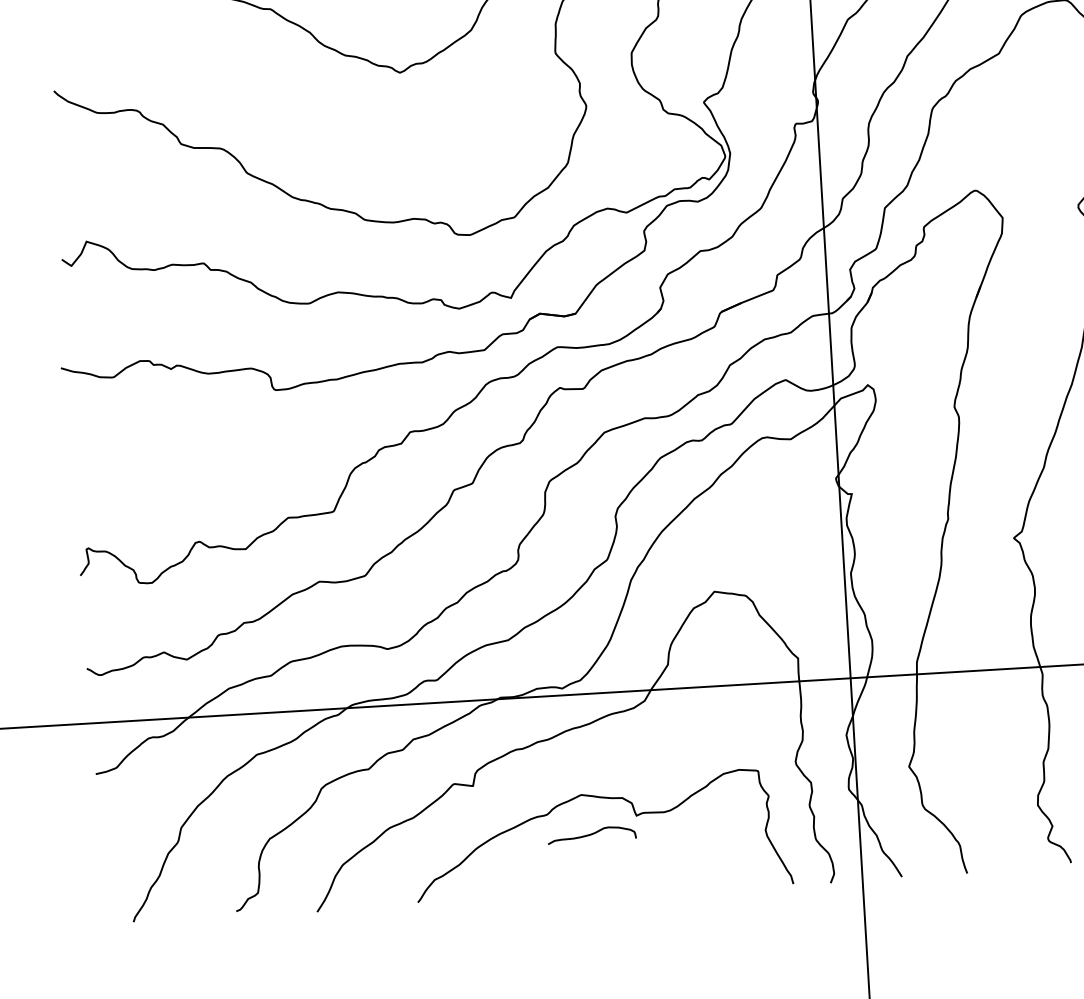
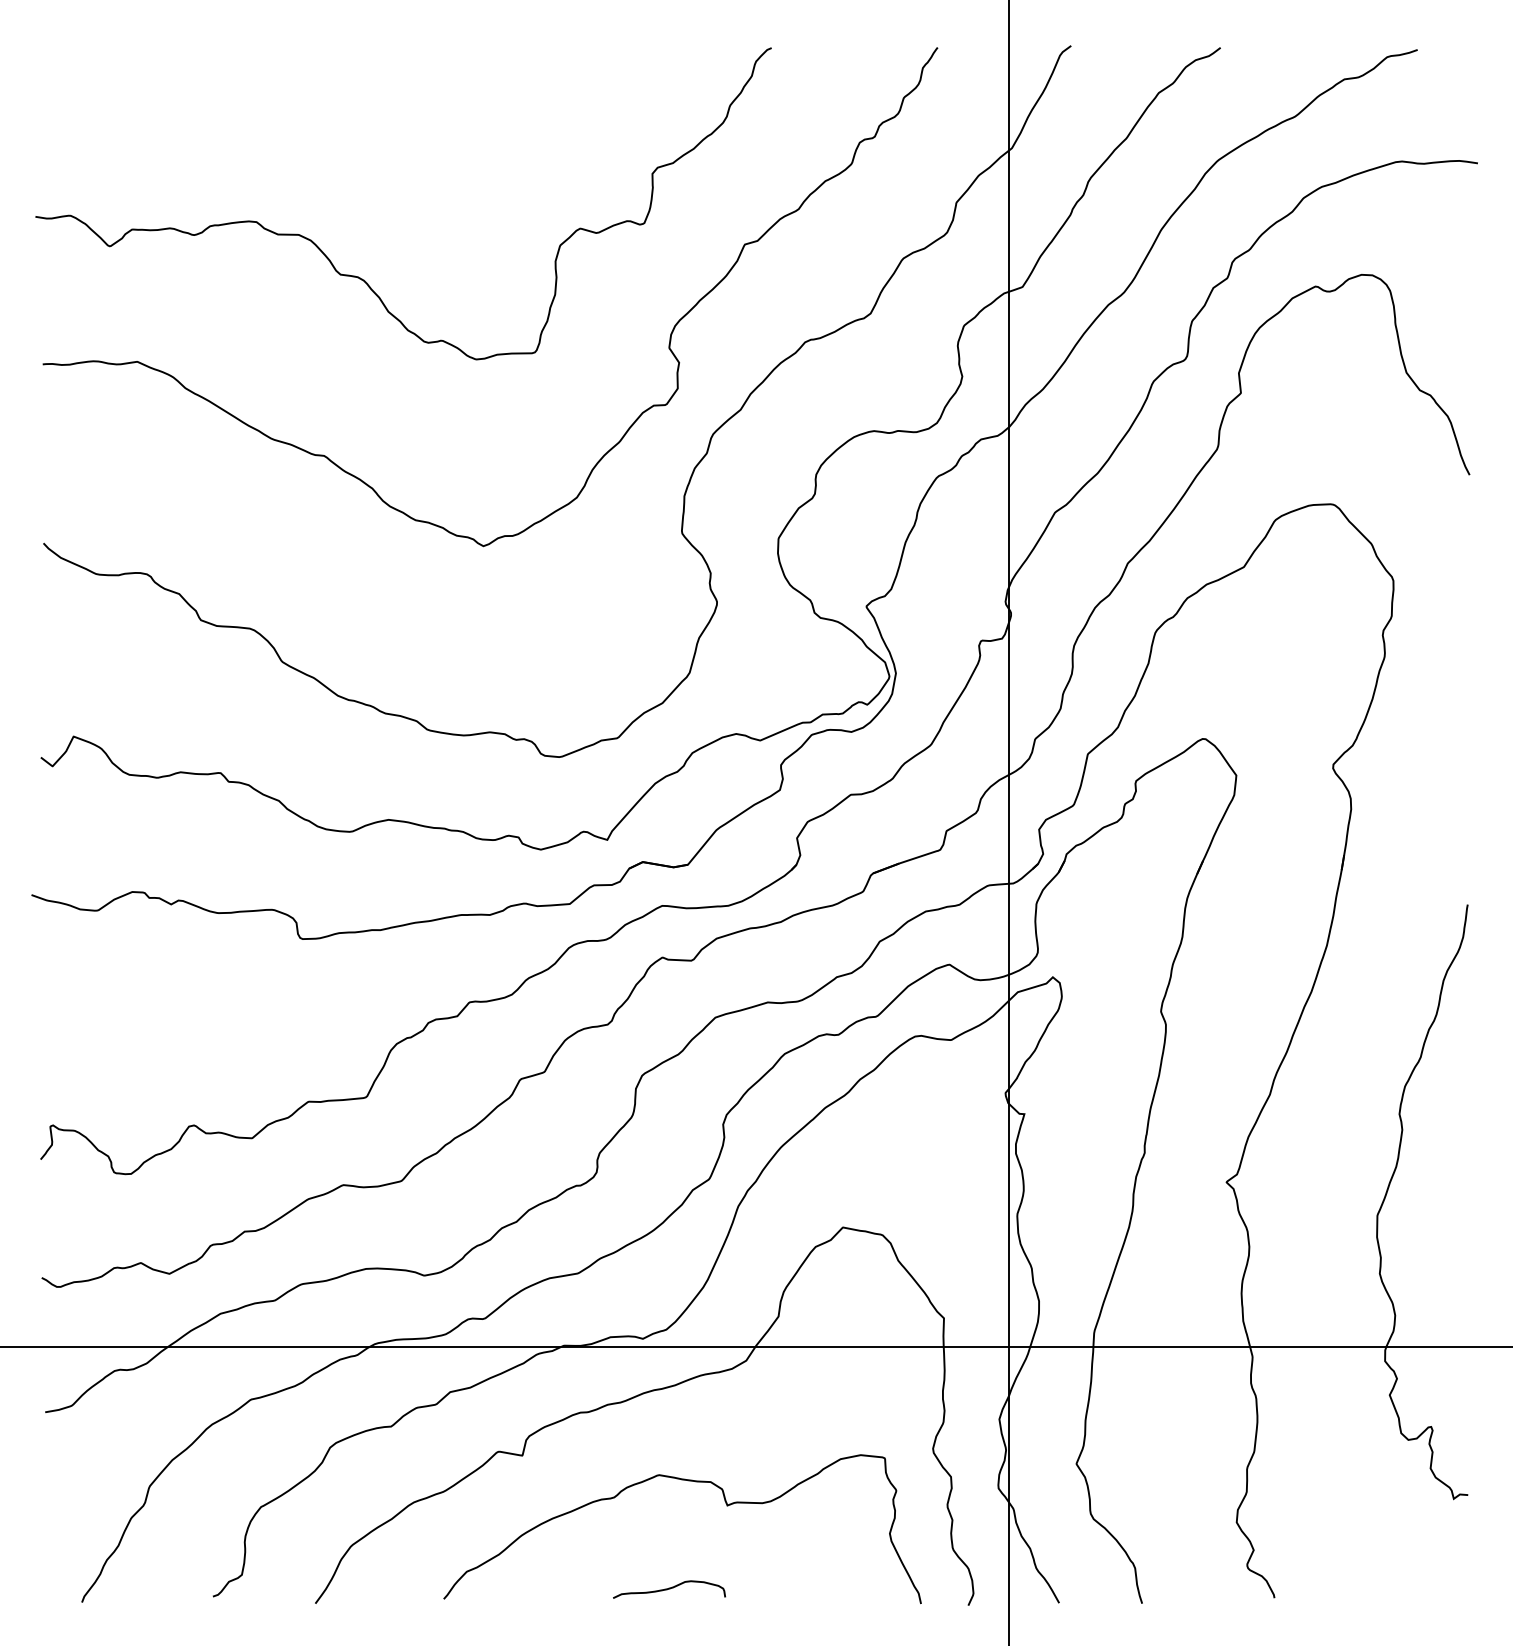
curve: (592, 834) -> (669, 1589), moved

